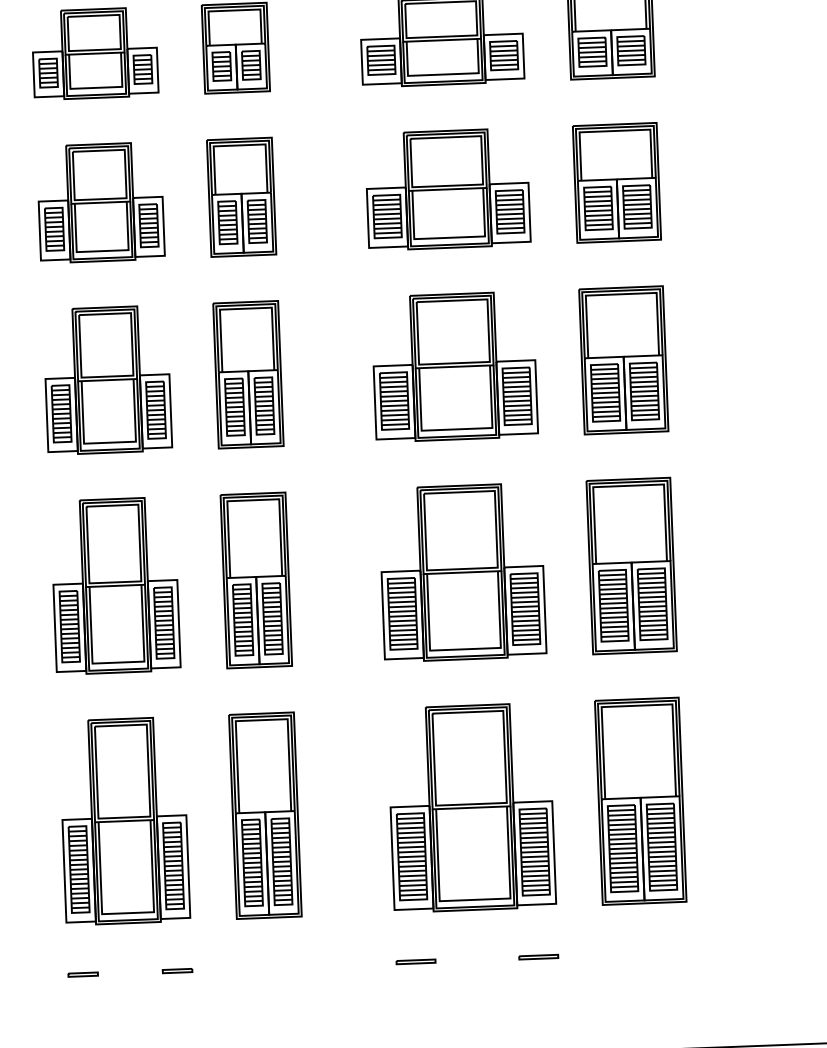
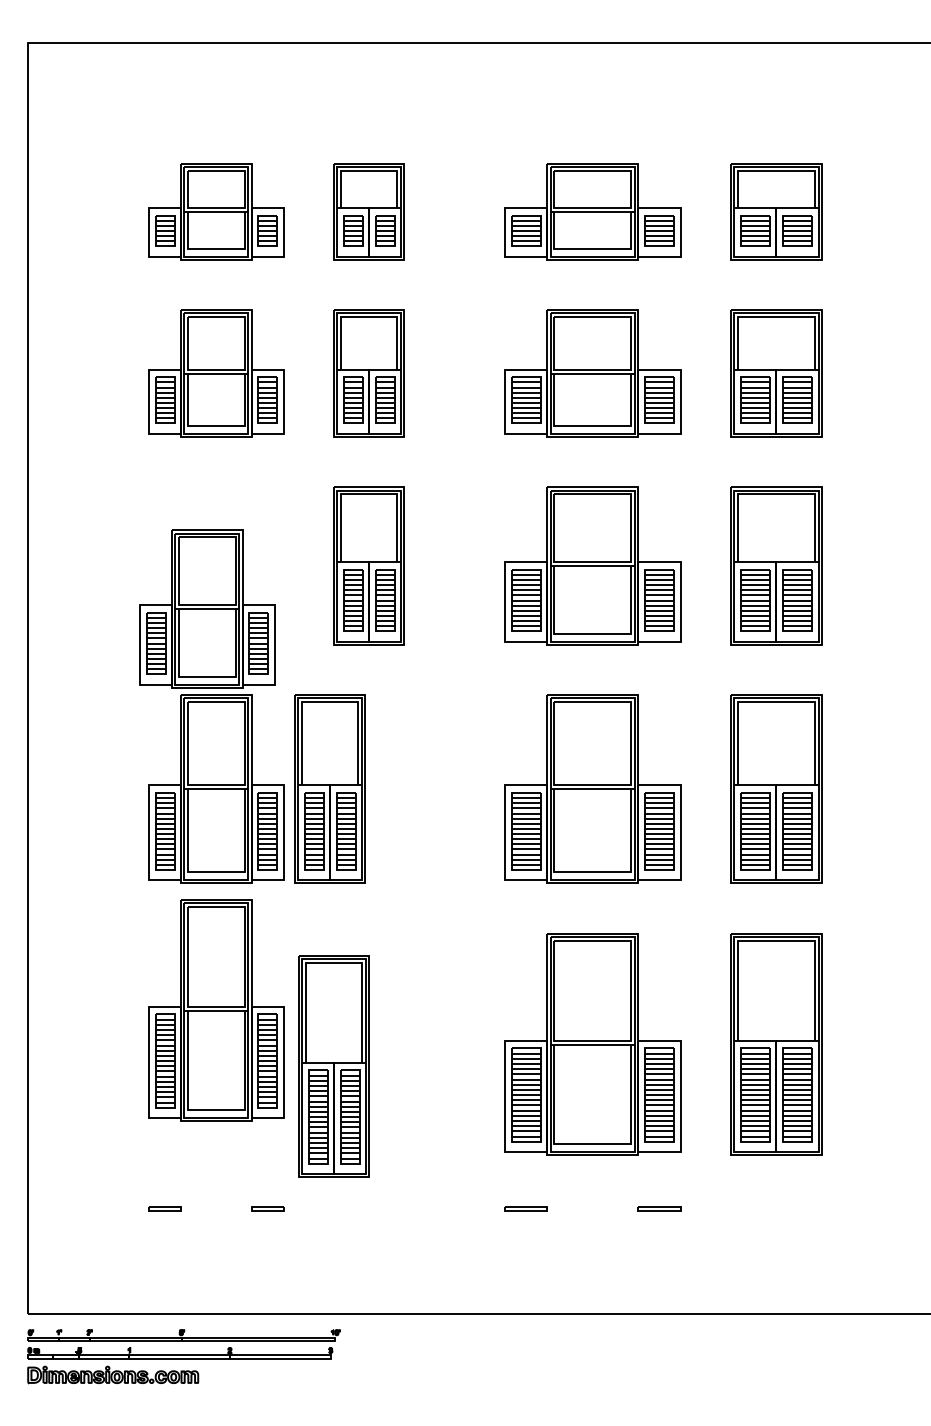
part: (107, 379) -> (207, 608), moved
part: (255, 579) -> (329, 788), moved
part: (264, 815) -> (333, 1066), moved
part: (124, 821) -> (216, 1010), moved

